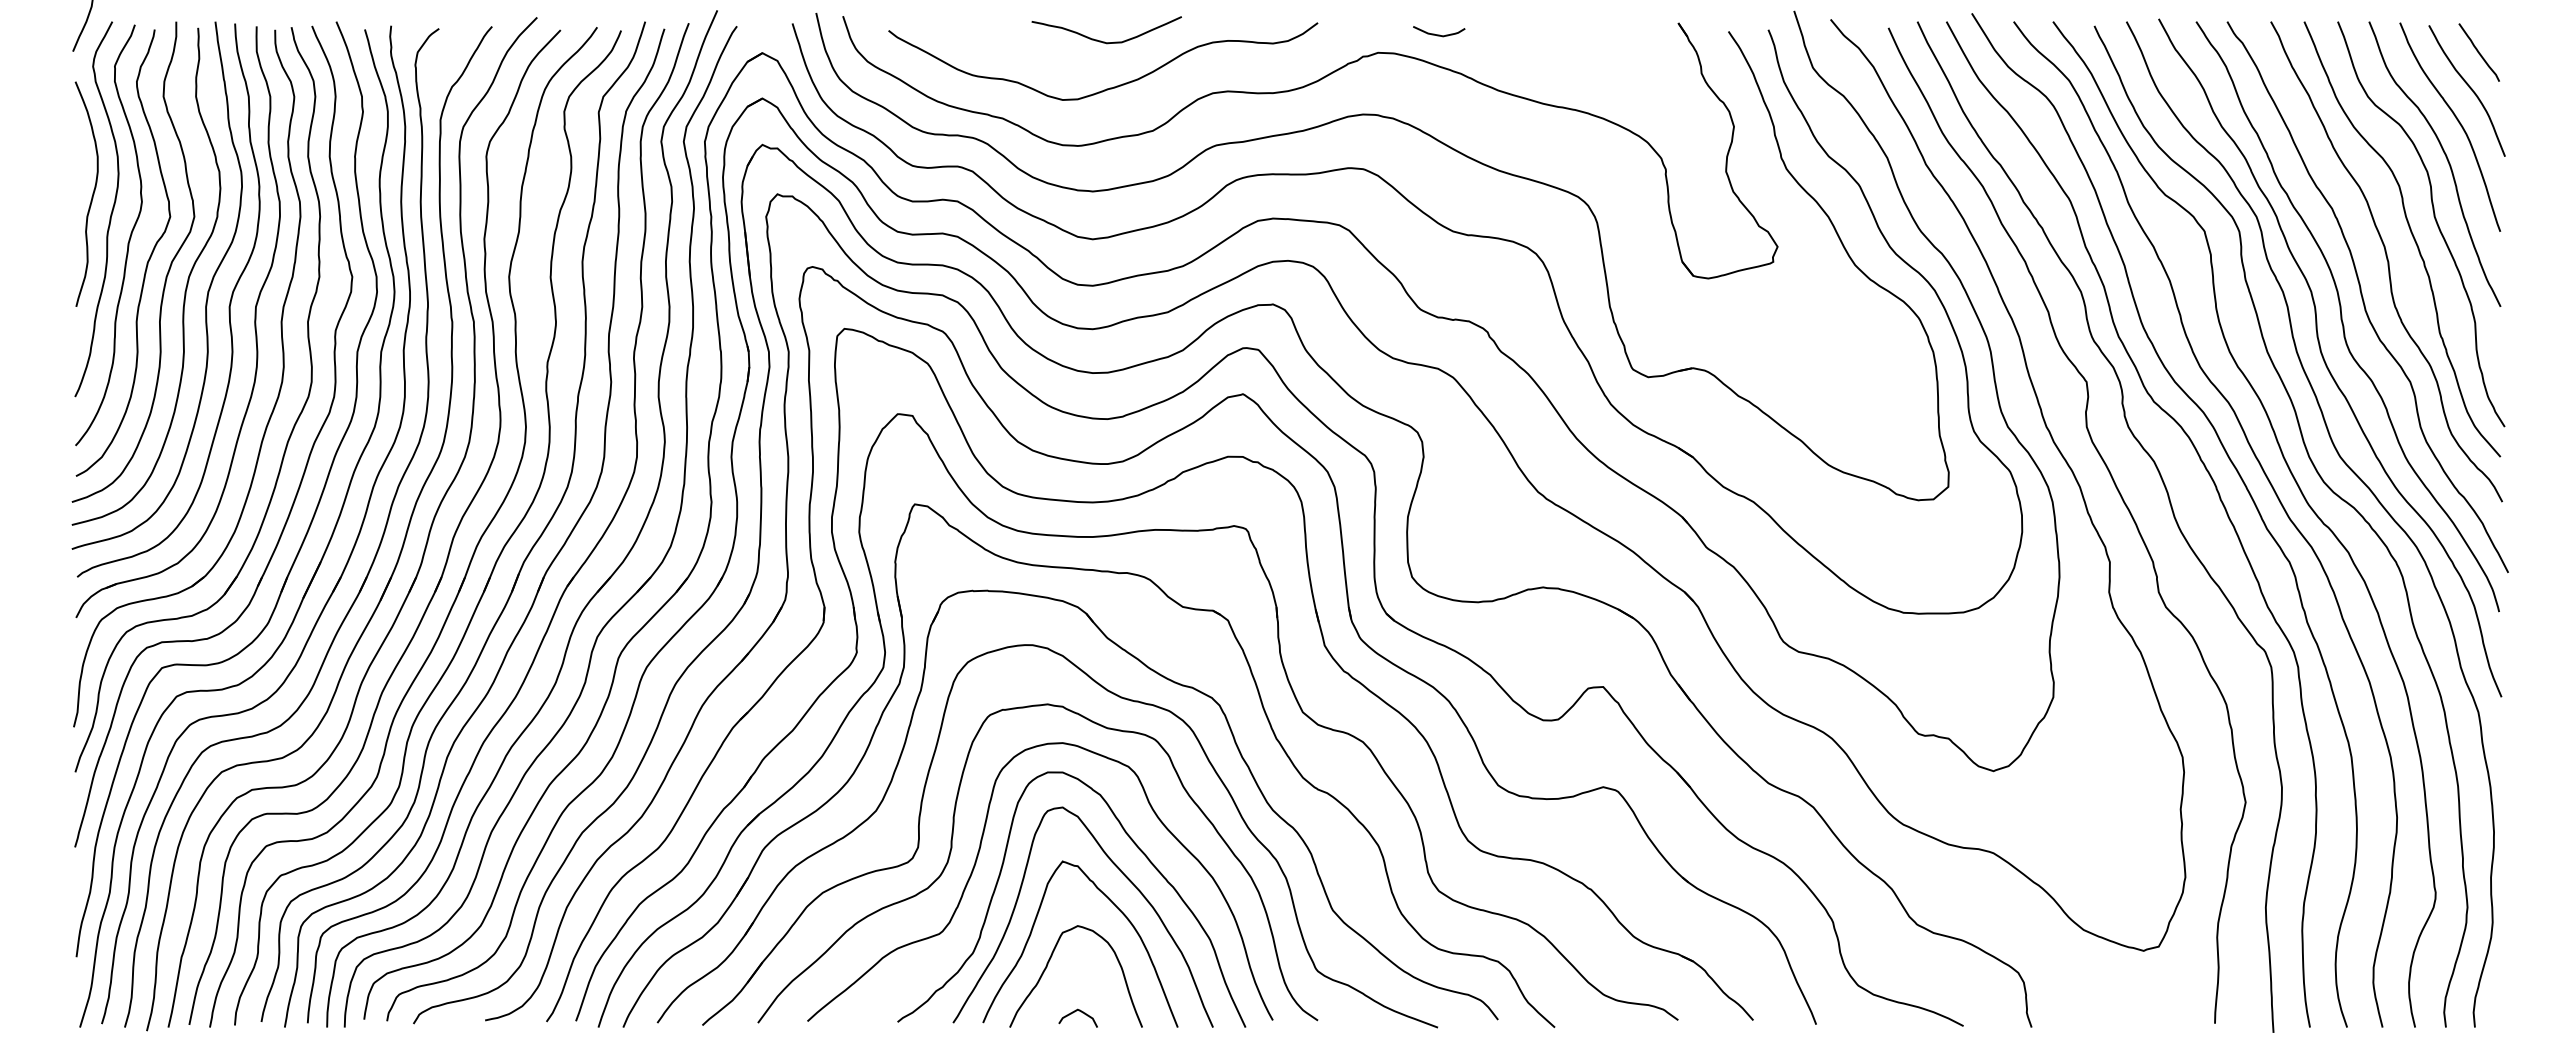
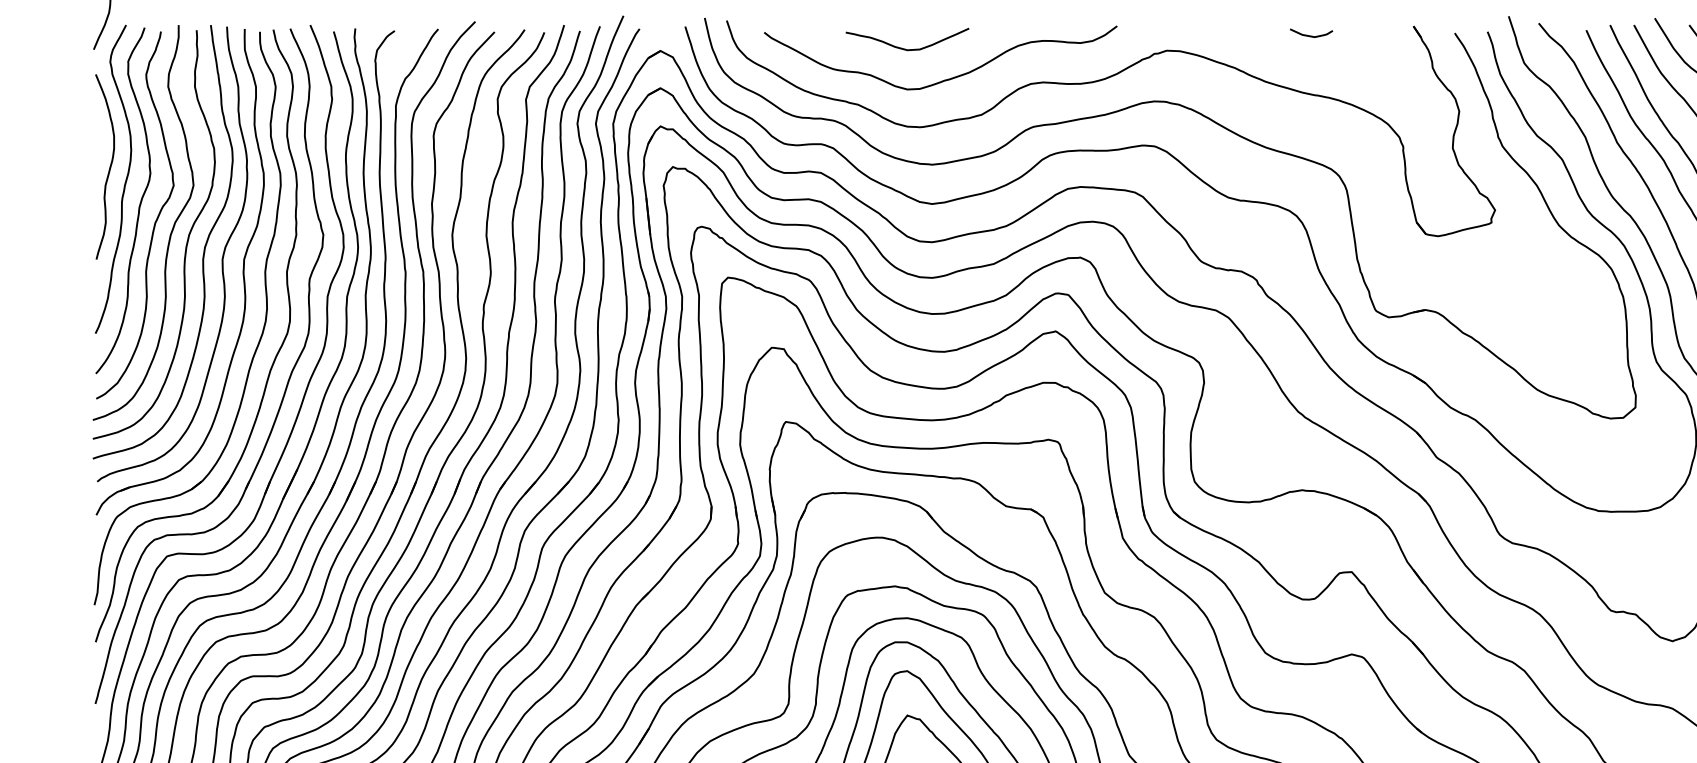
curve: (1439, 34) -> (1311, 35), moved
curve: (1101, 40) -> (903, 47), moved

